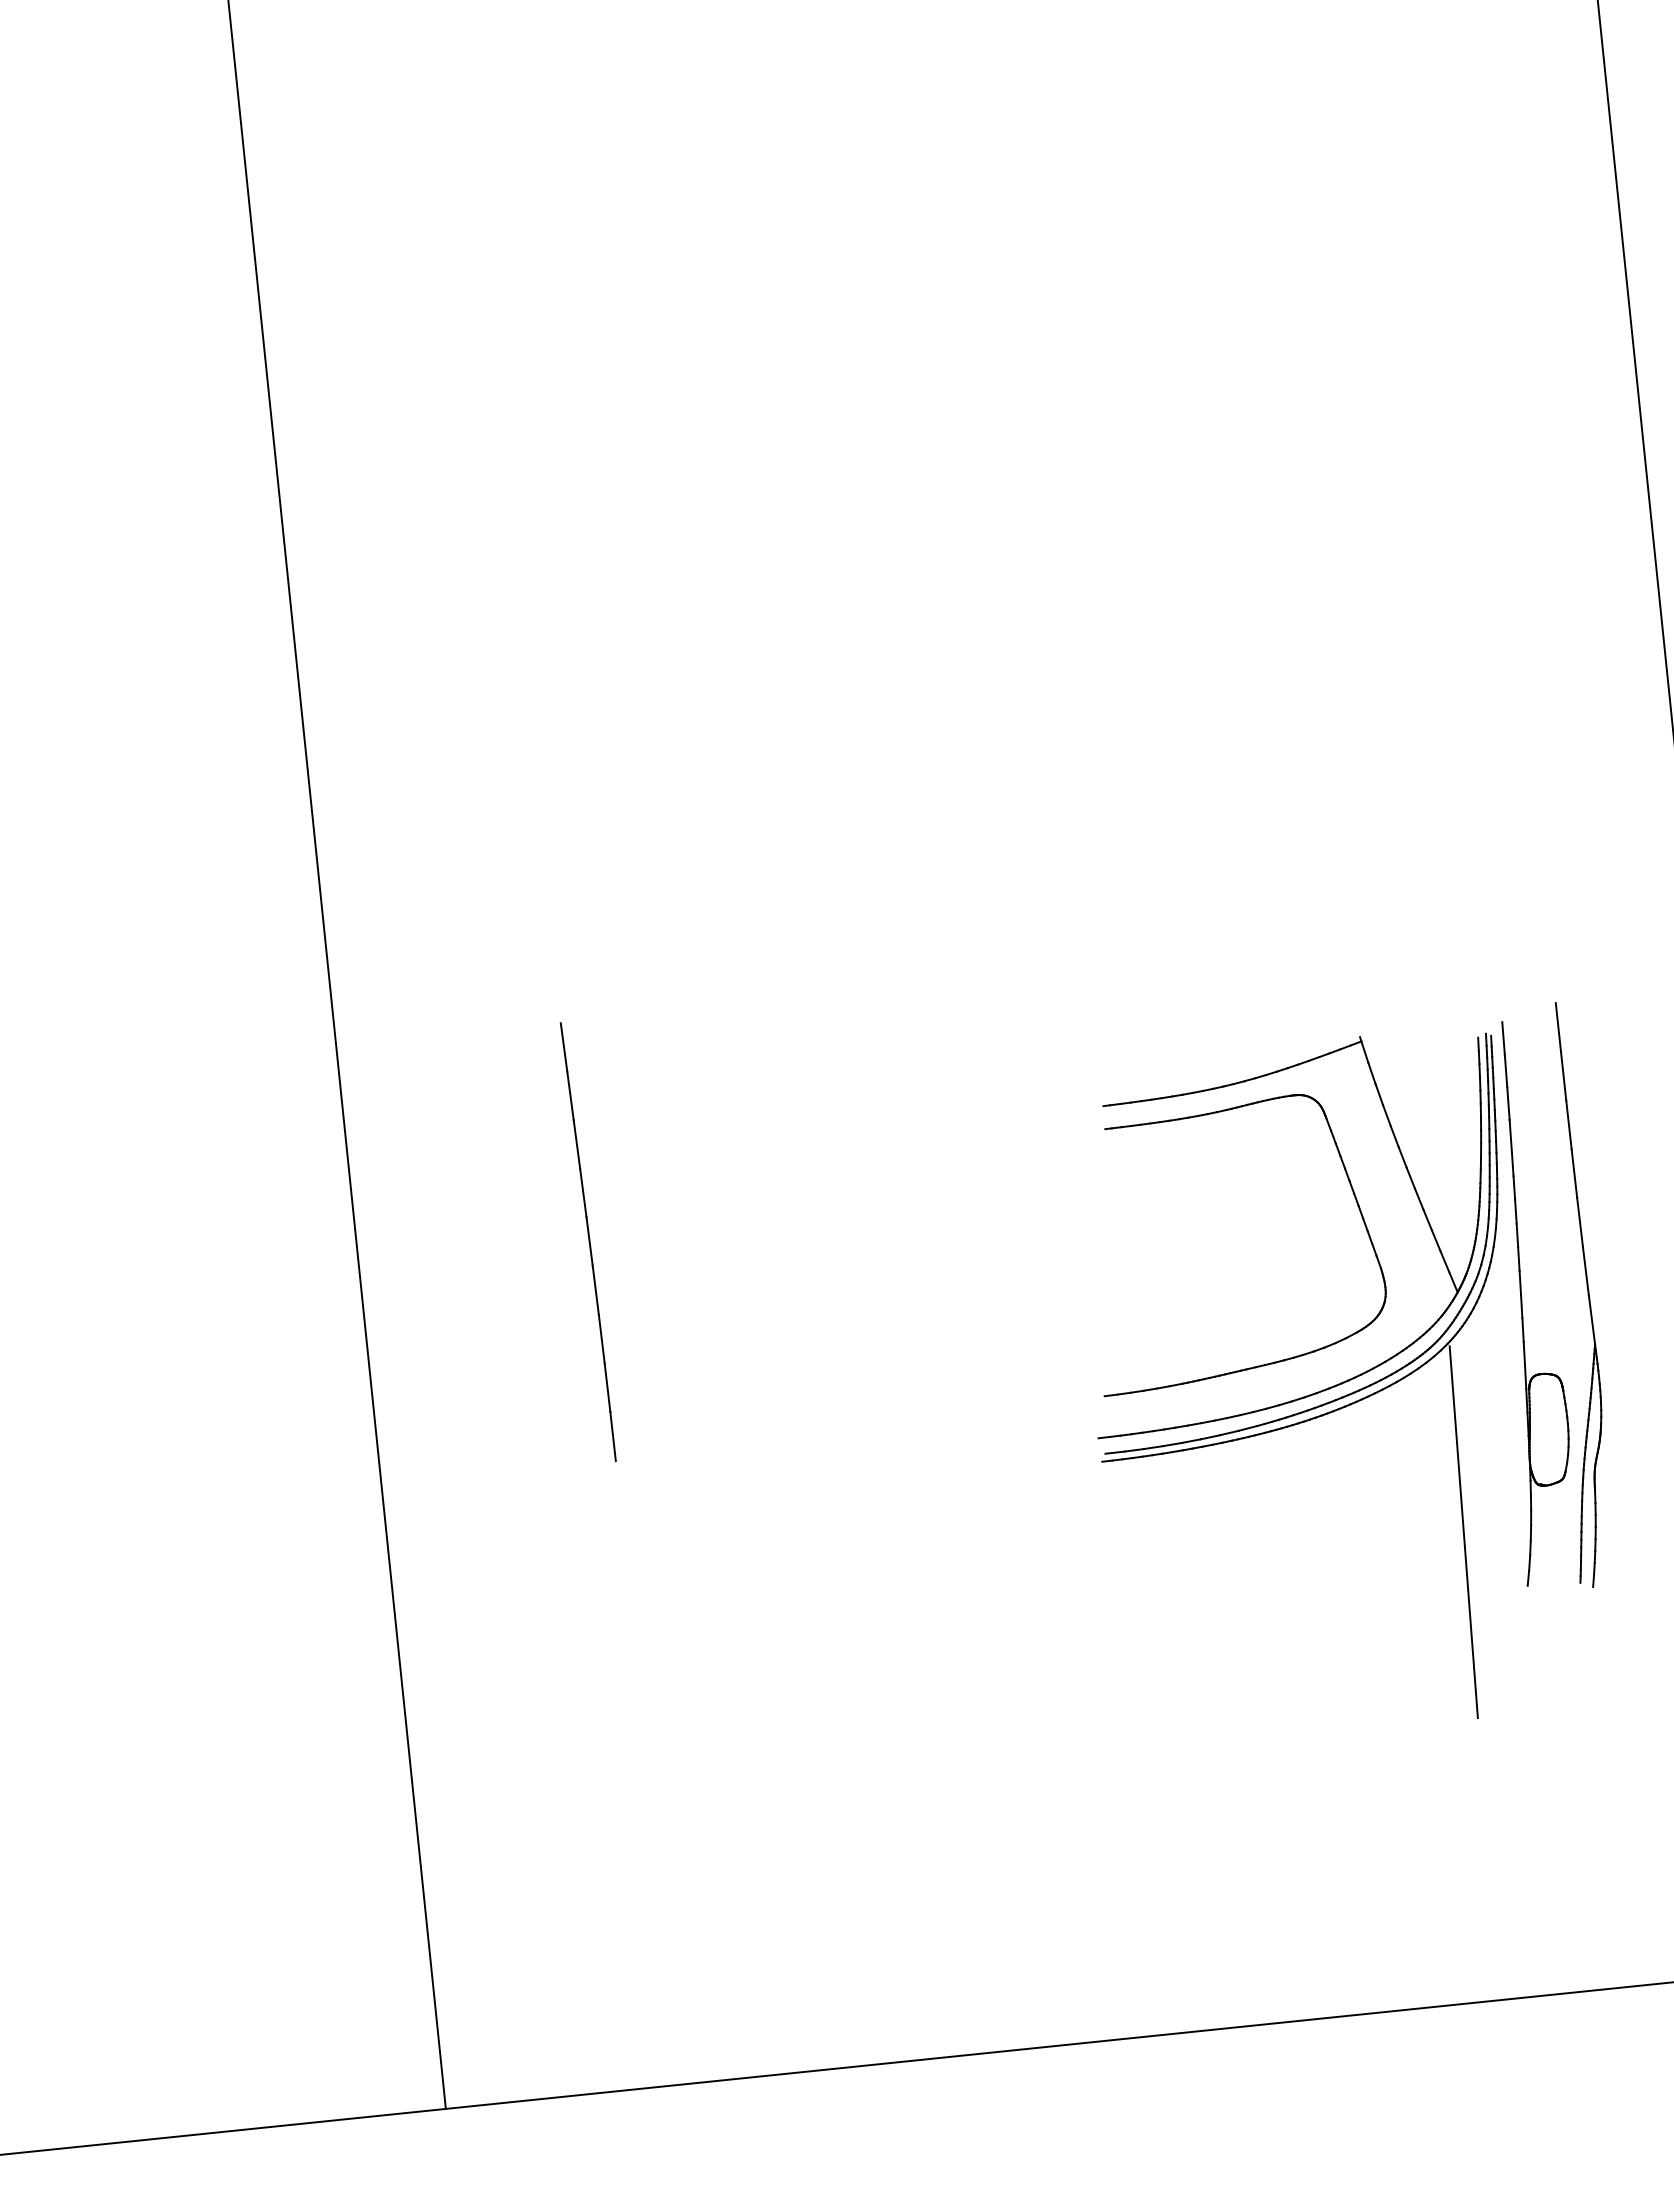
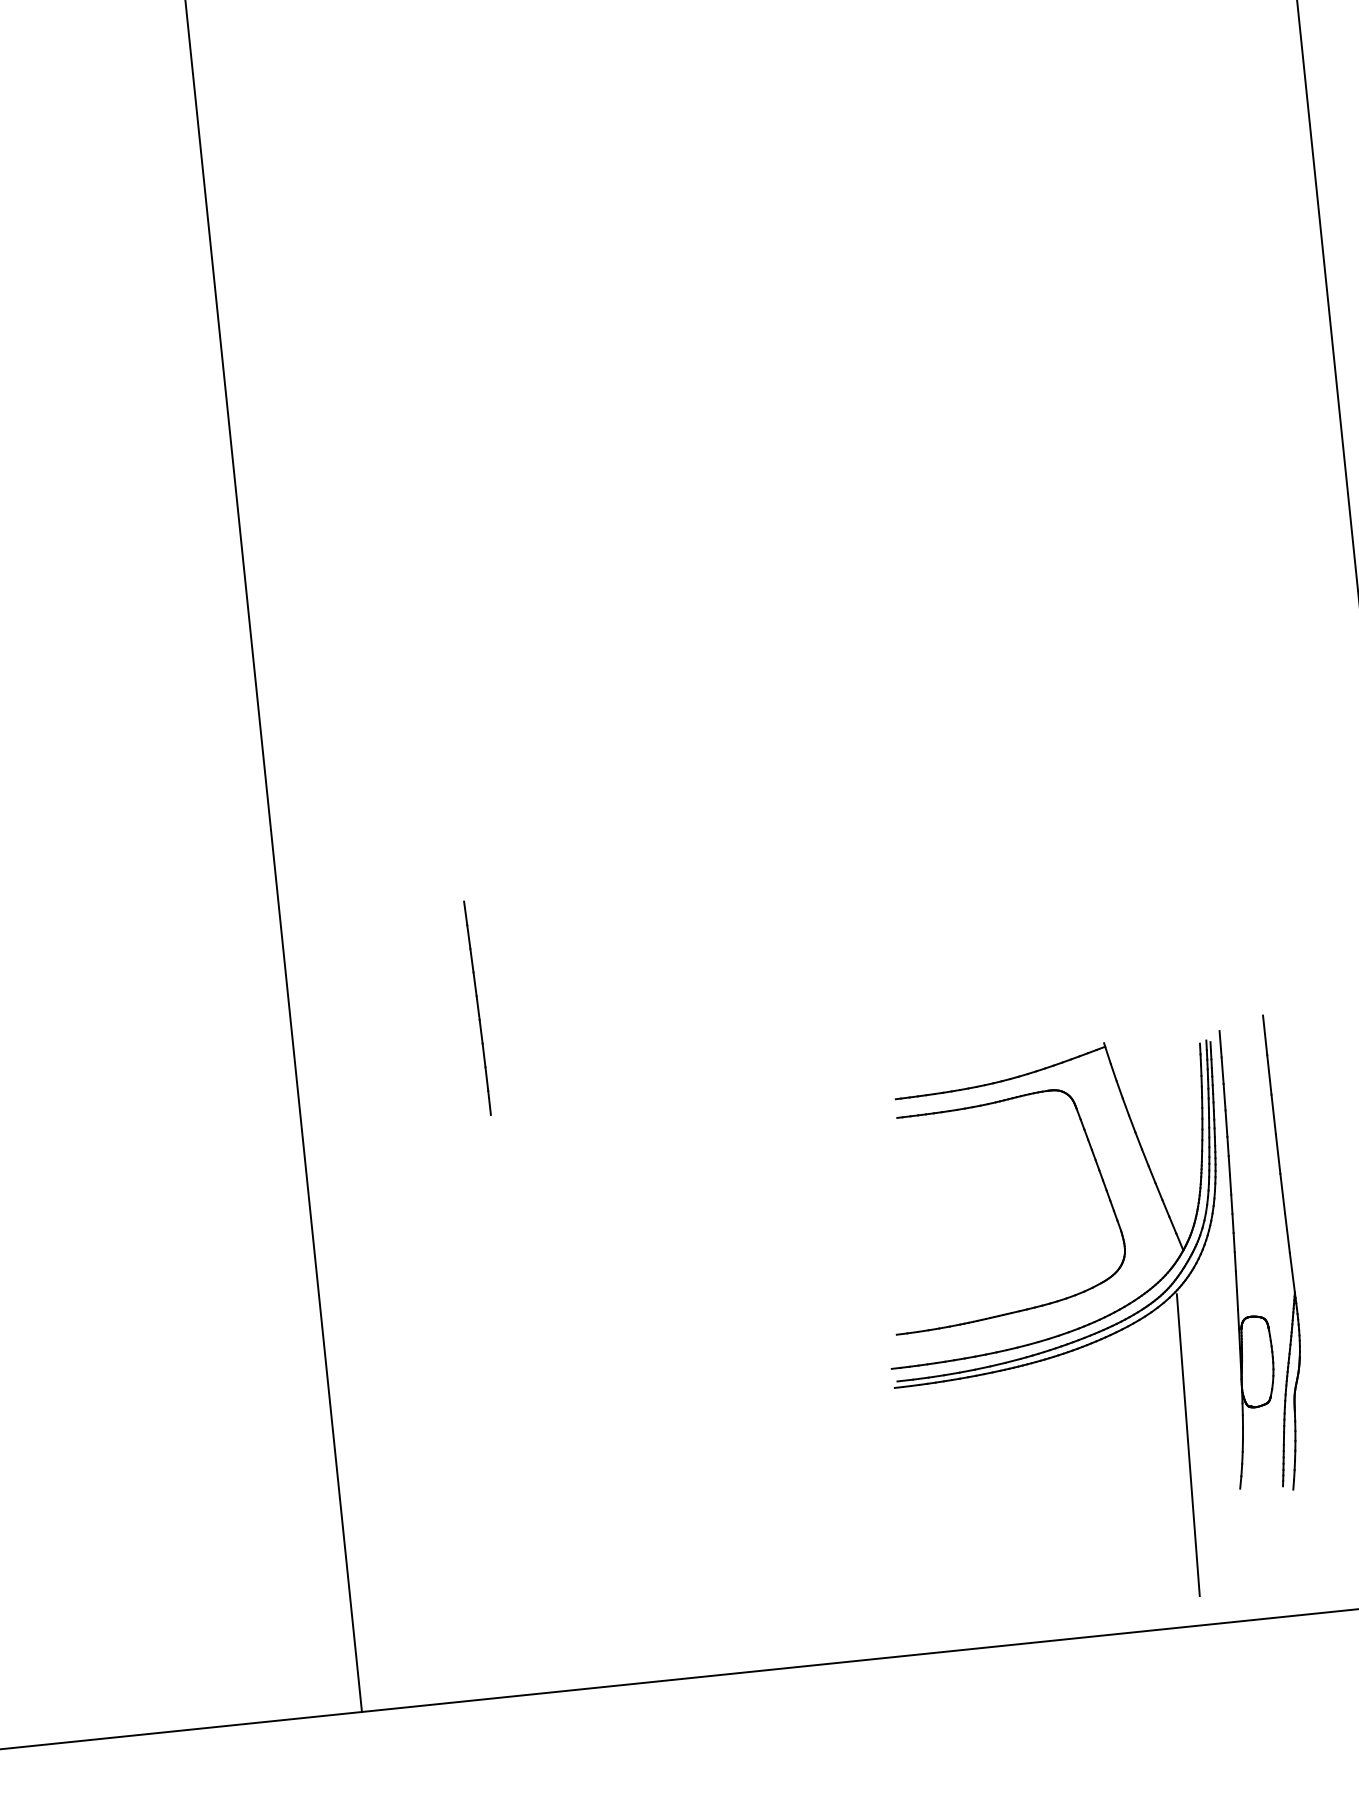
part: (587, 1241) -> (476, 1007), size x0.6
part: (1356, 1375) -> (1101, 1317), moved

